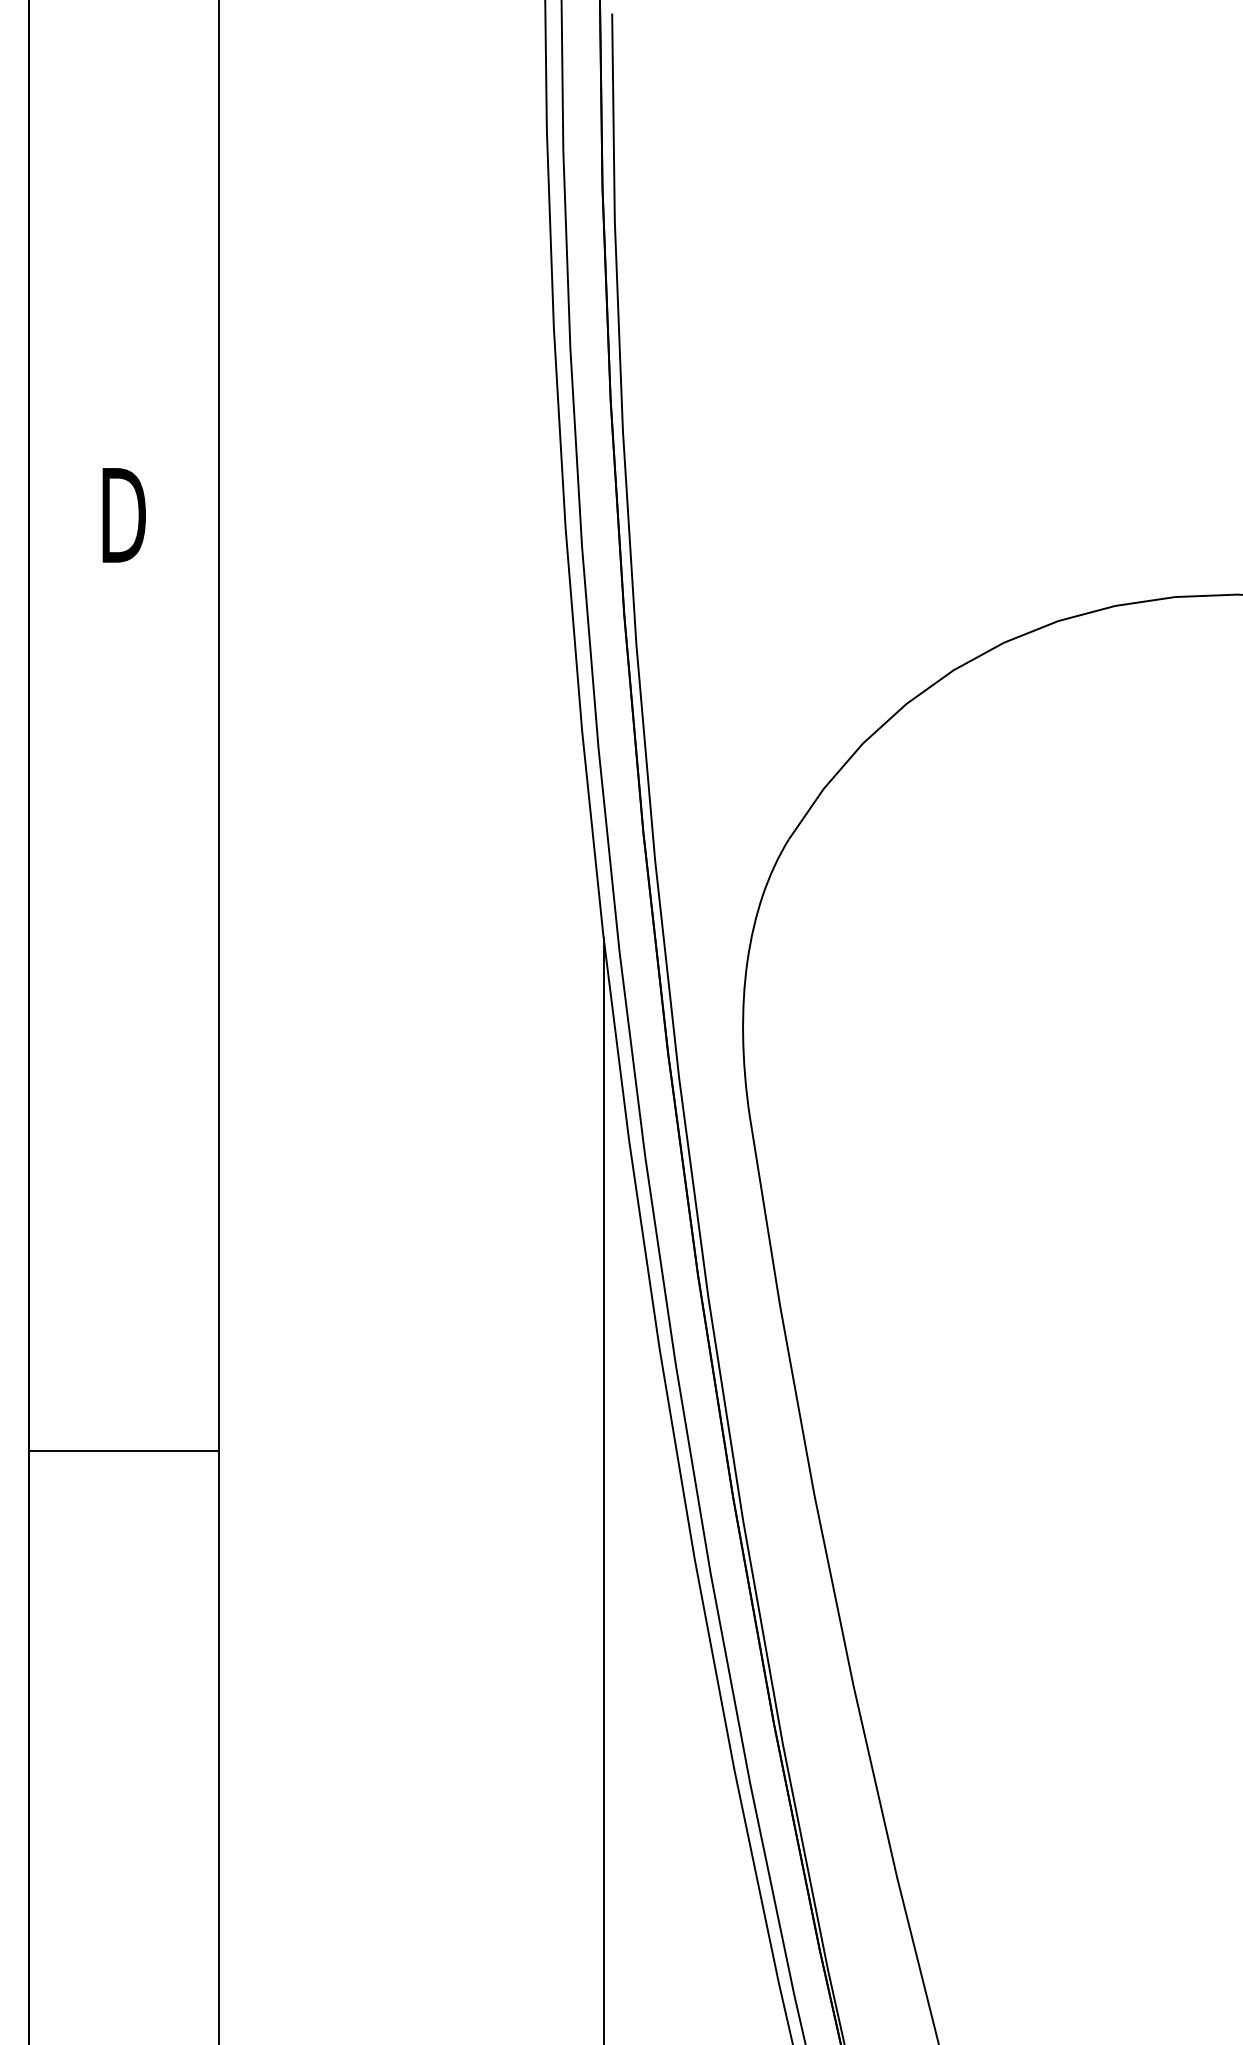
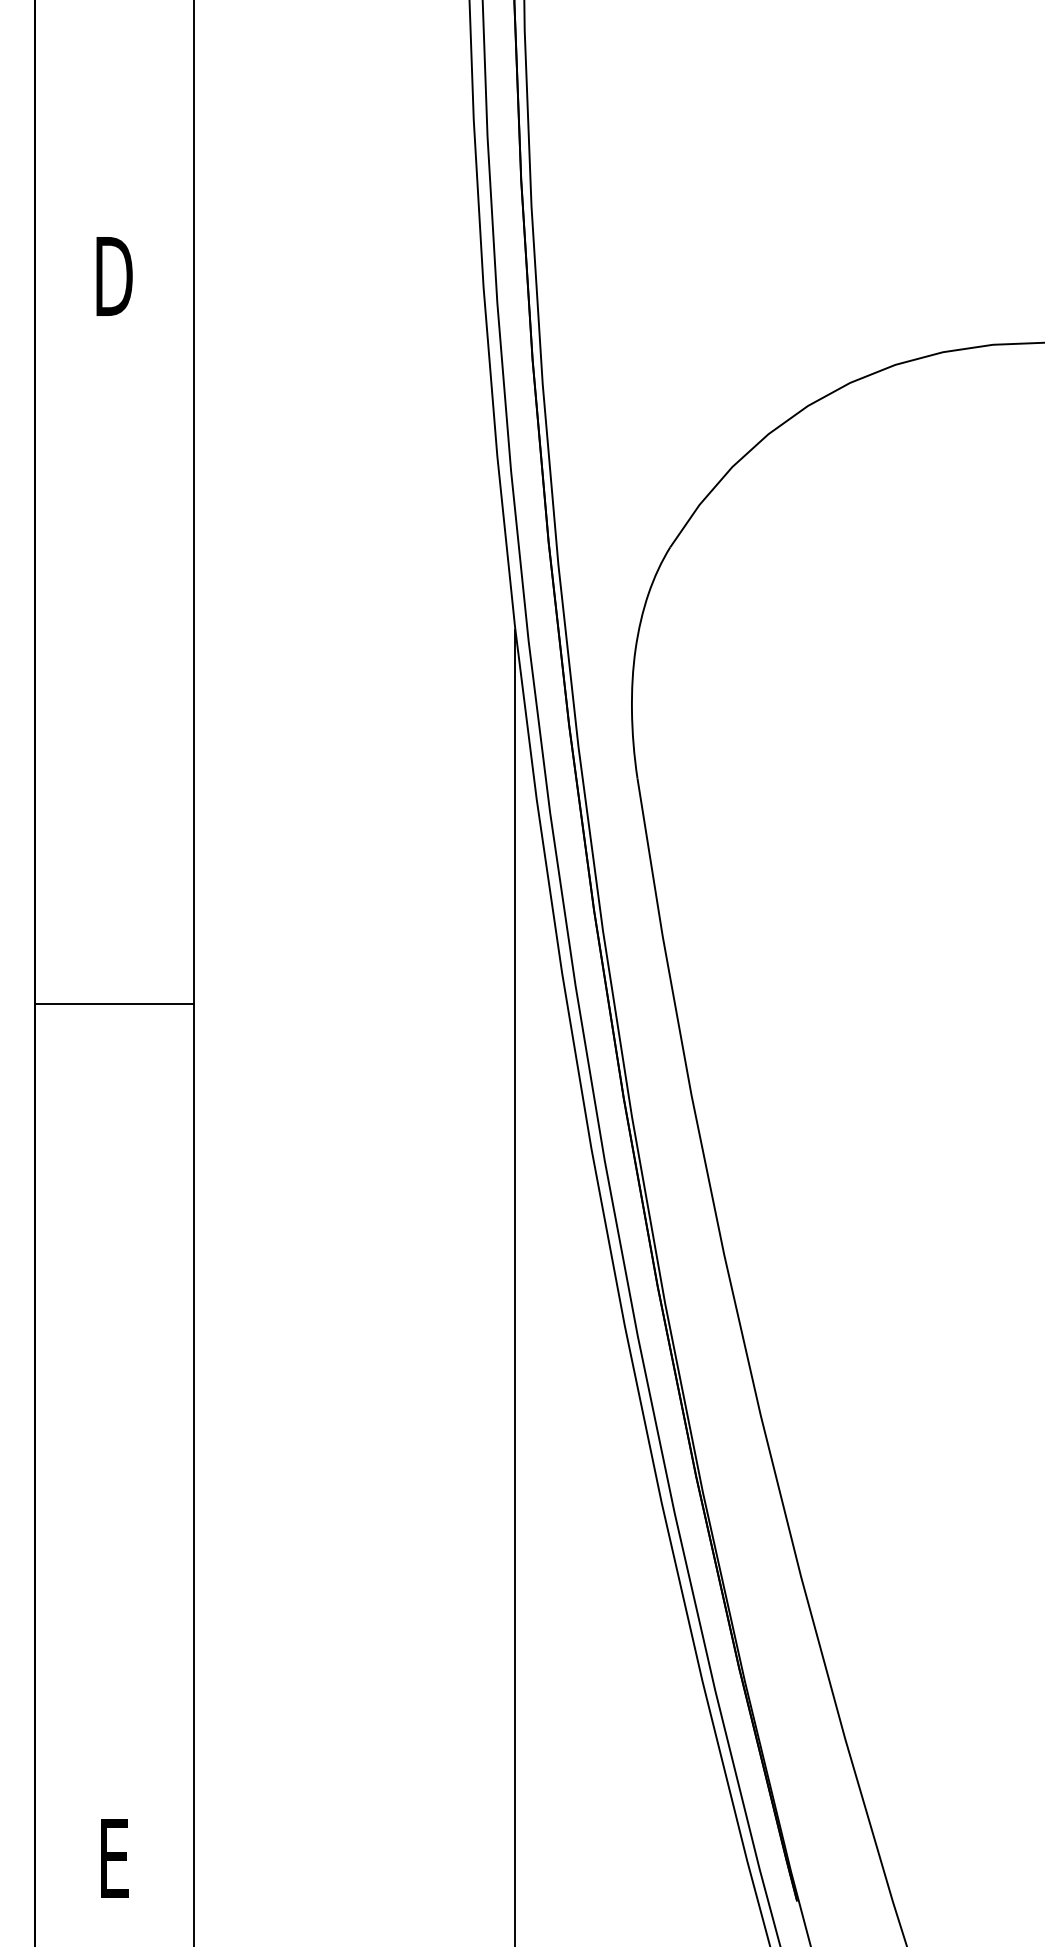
line: (124, 1450) -> (114, 1003), moved

